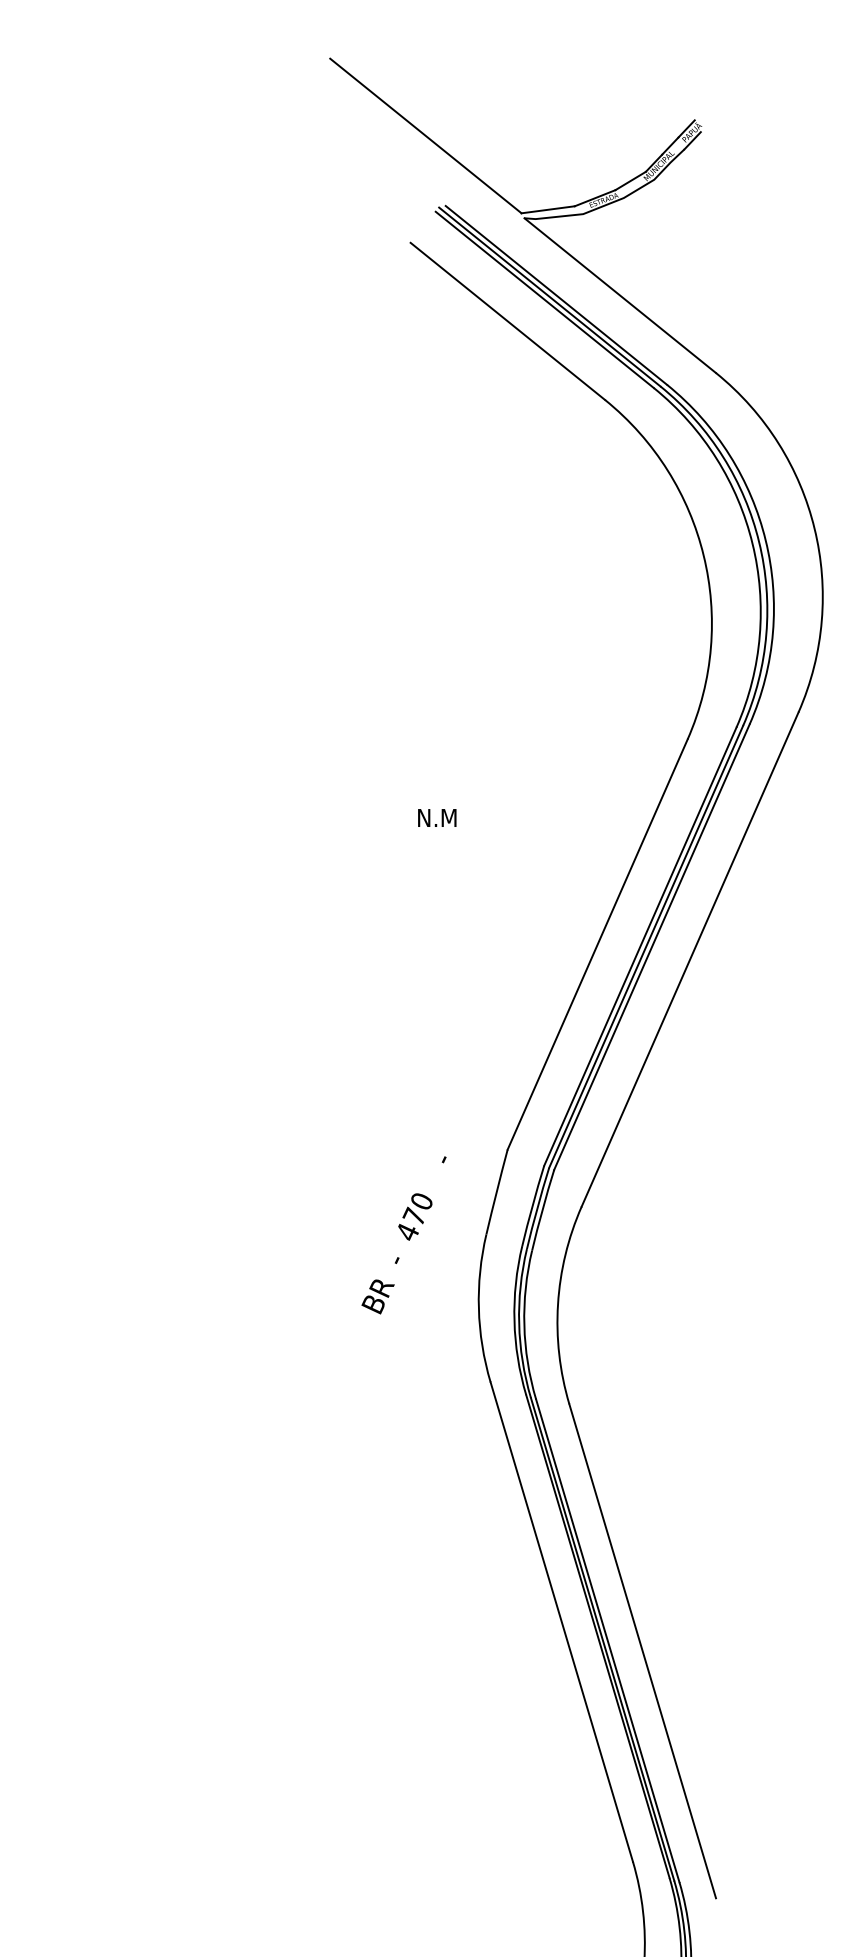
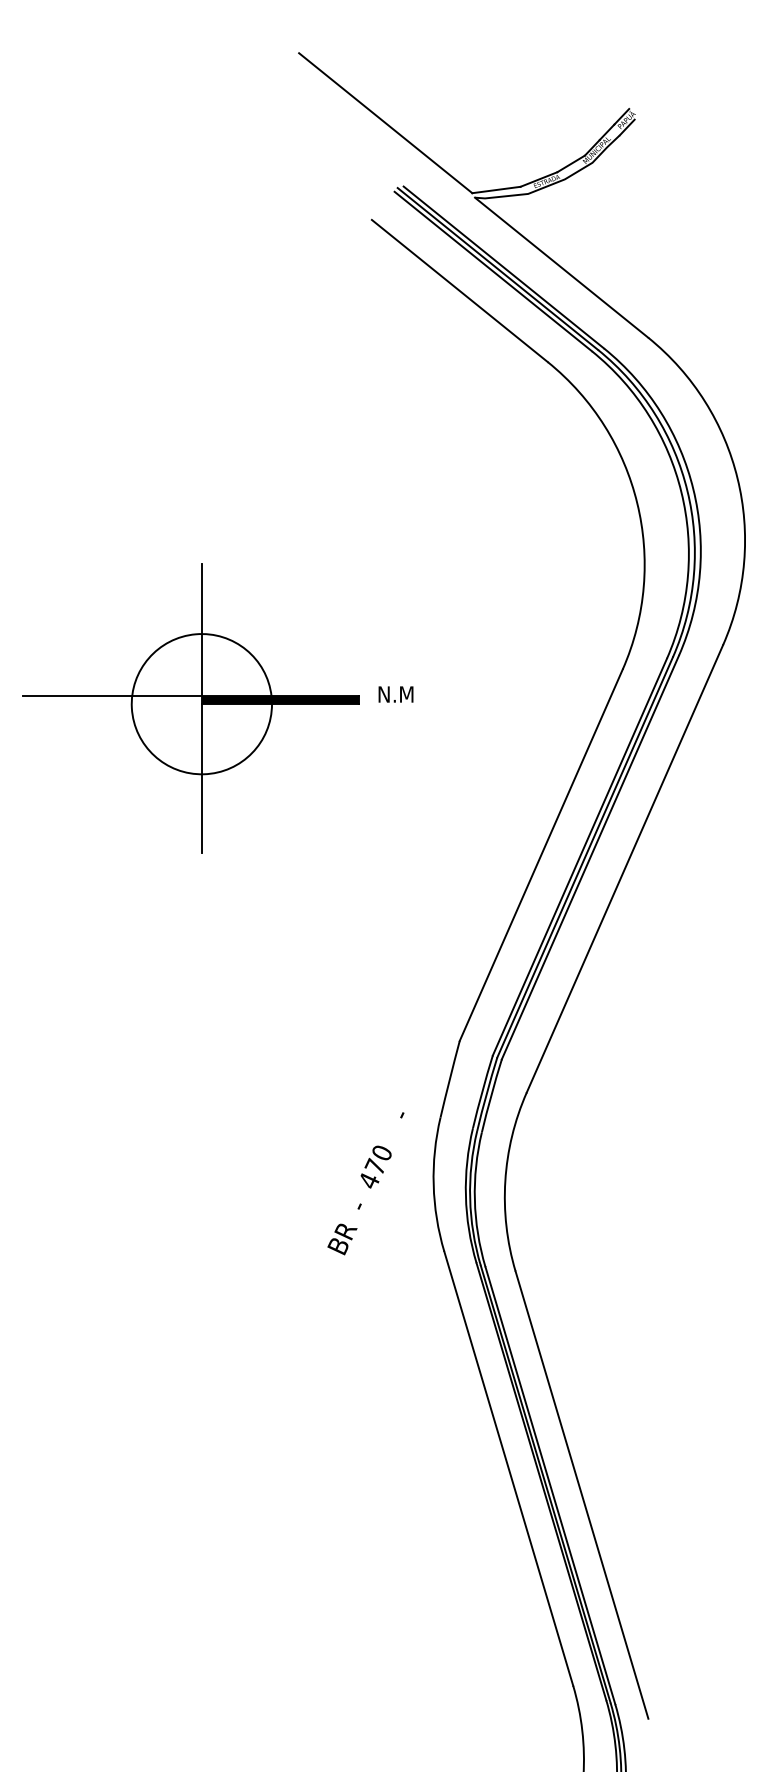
part: (210, 781) -> (190, 707), added
text: (437, 817) -> (396, 694), moved
text: (403, 1235) -> (365, 1183), moved

